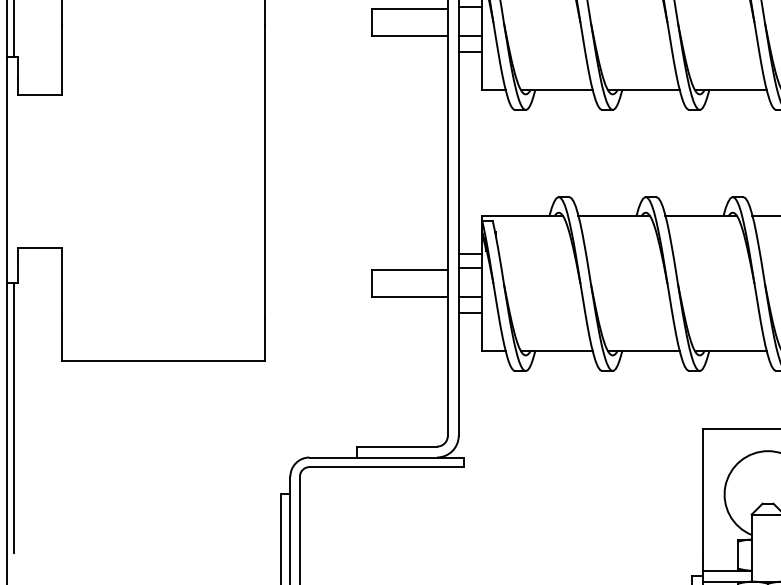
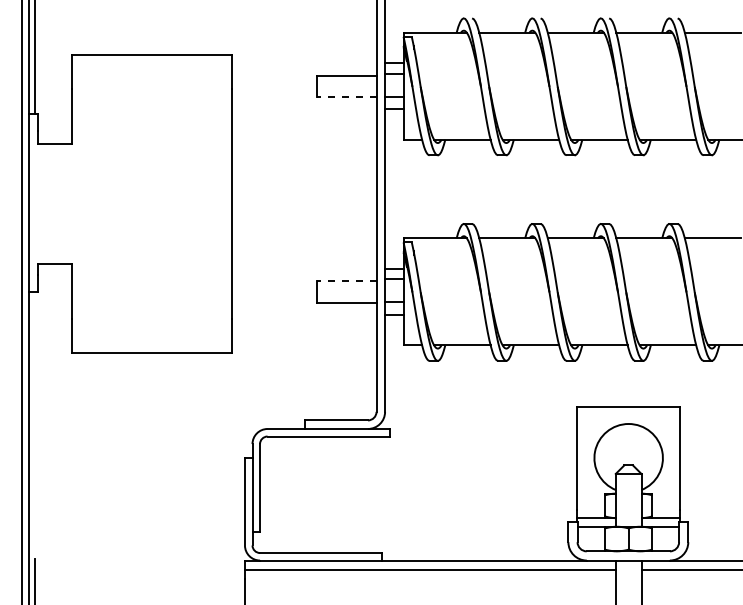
line: (409, 36) -> (346, 97), solid -> dashed
line: (409, 270) -> (346, 281), solid -> dashed
line: (13, 417) -> (34, 397), removed

